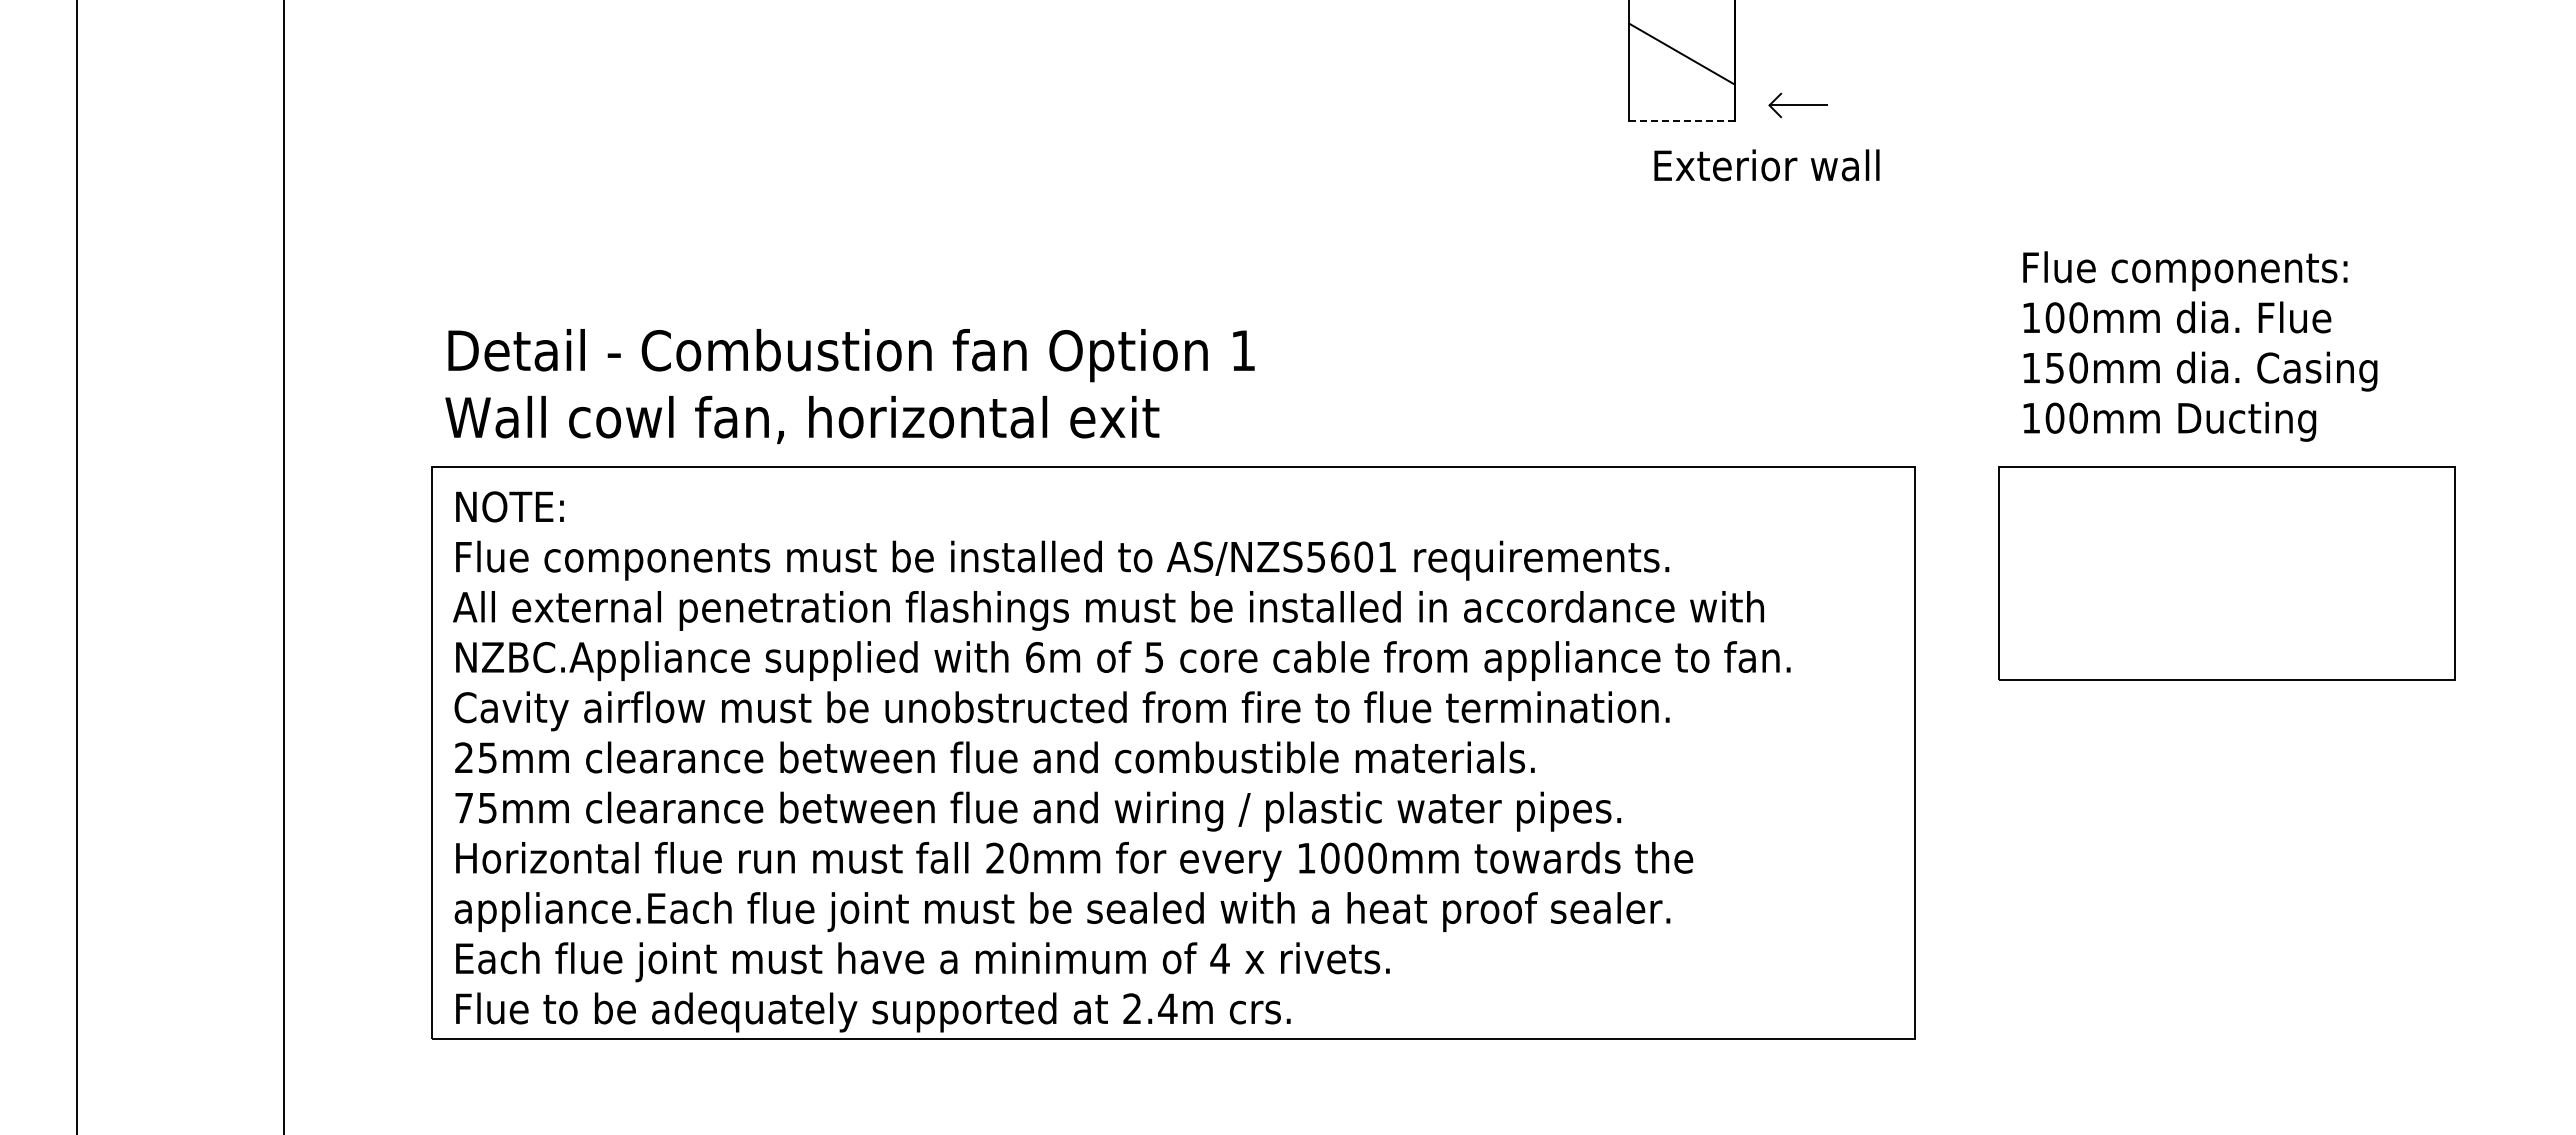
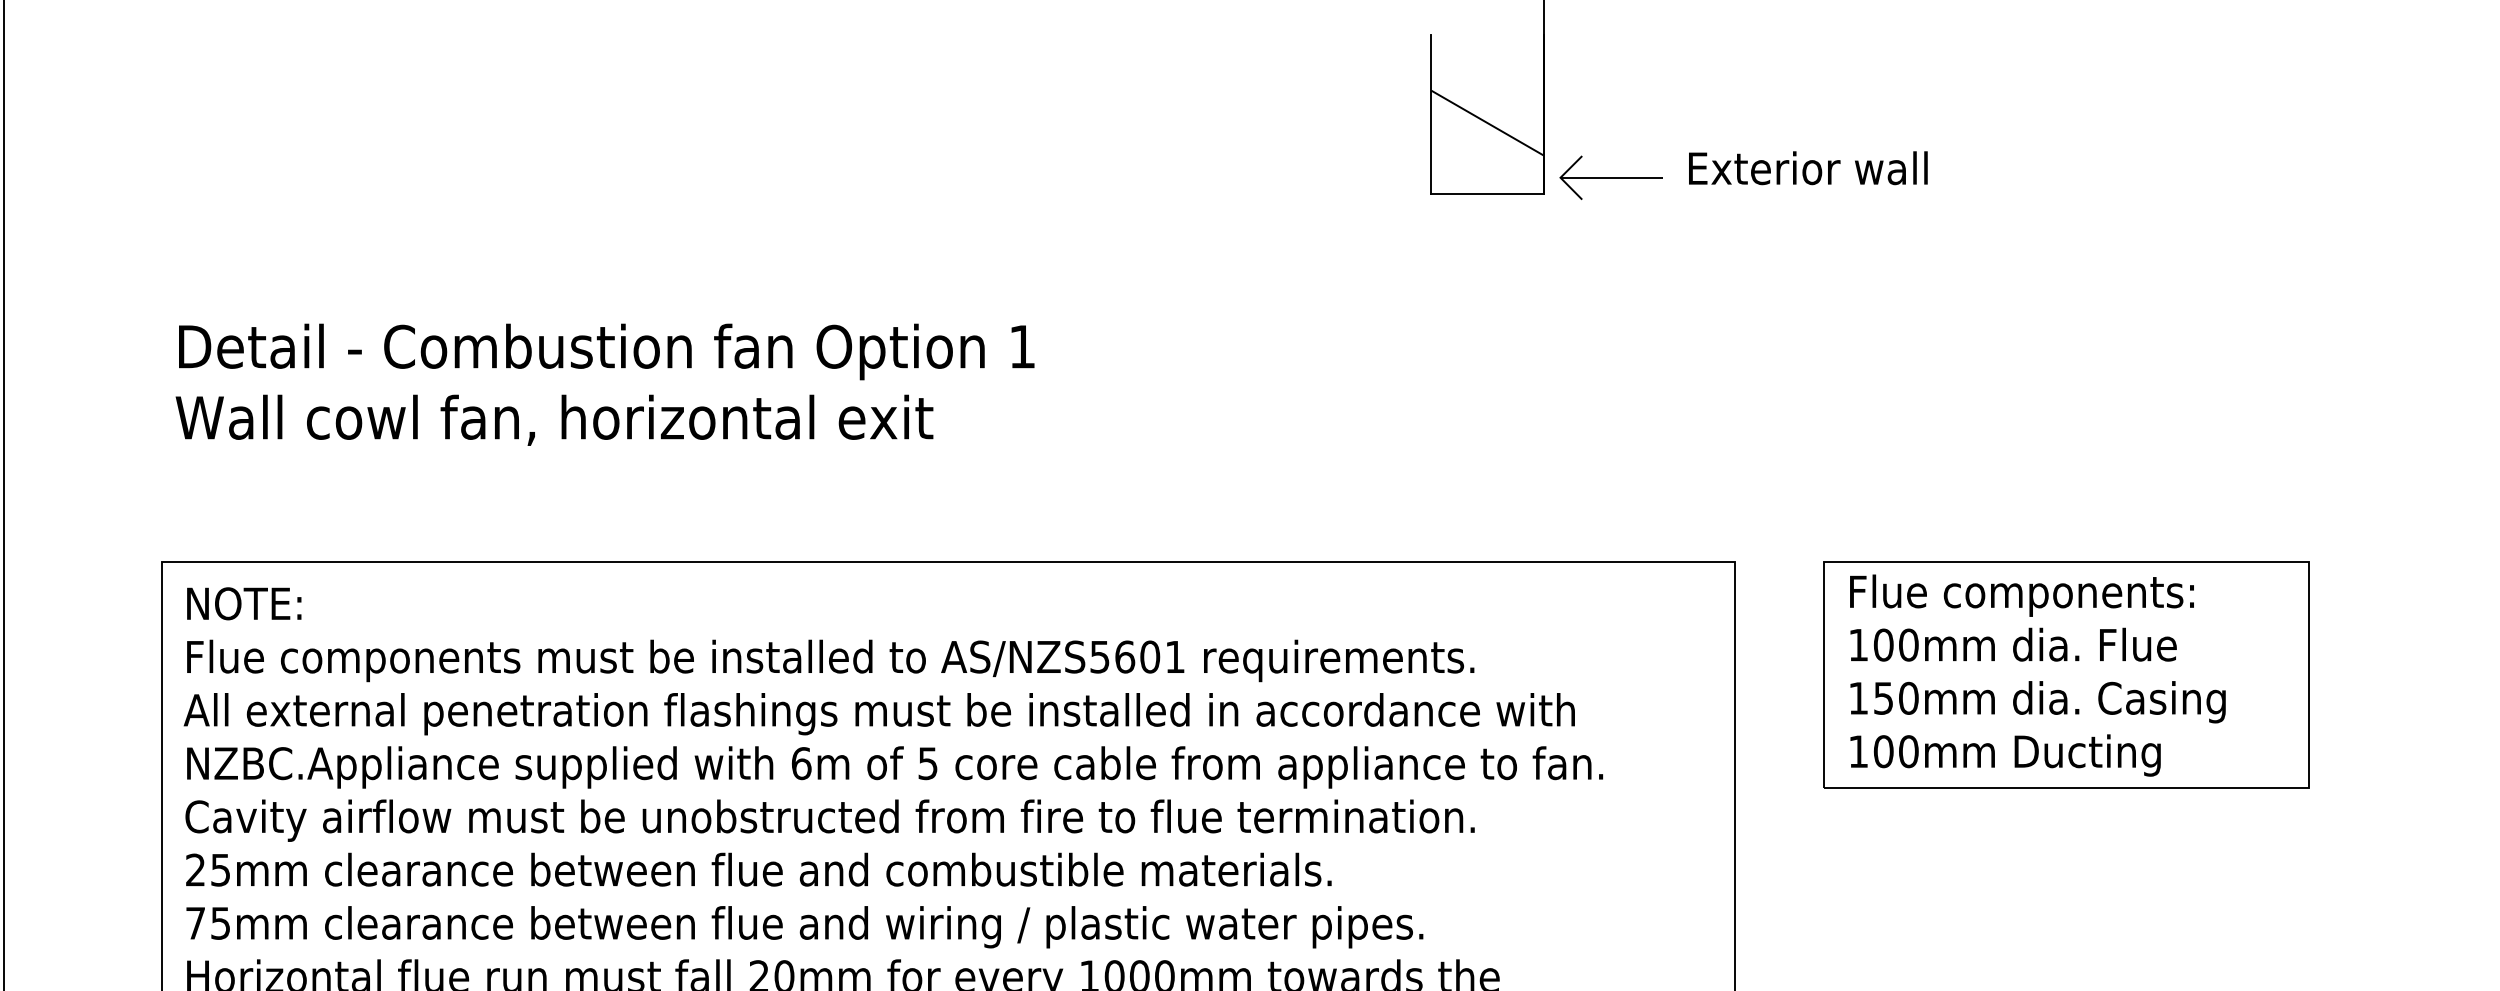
part: (1797, 105) -> (1610, 177), size x1.67
line: (1682, 120) -> (1488, 193), dashed -> solid
text: (1766, 165) -> (1807, 168), moved
text: (2200, 346) -> (2038, 675), moved
text: (849, 386) -> (604, 384), moved

